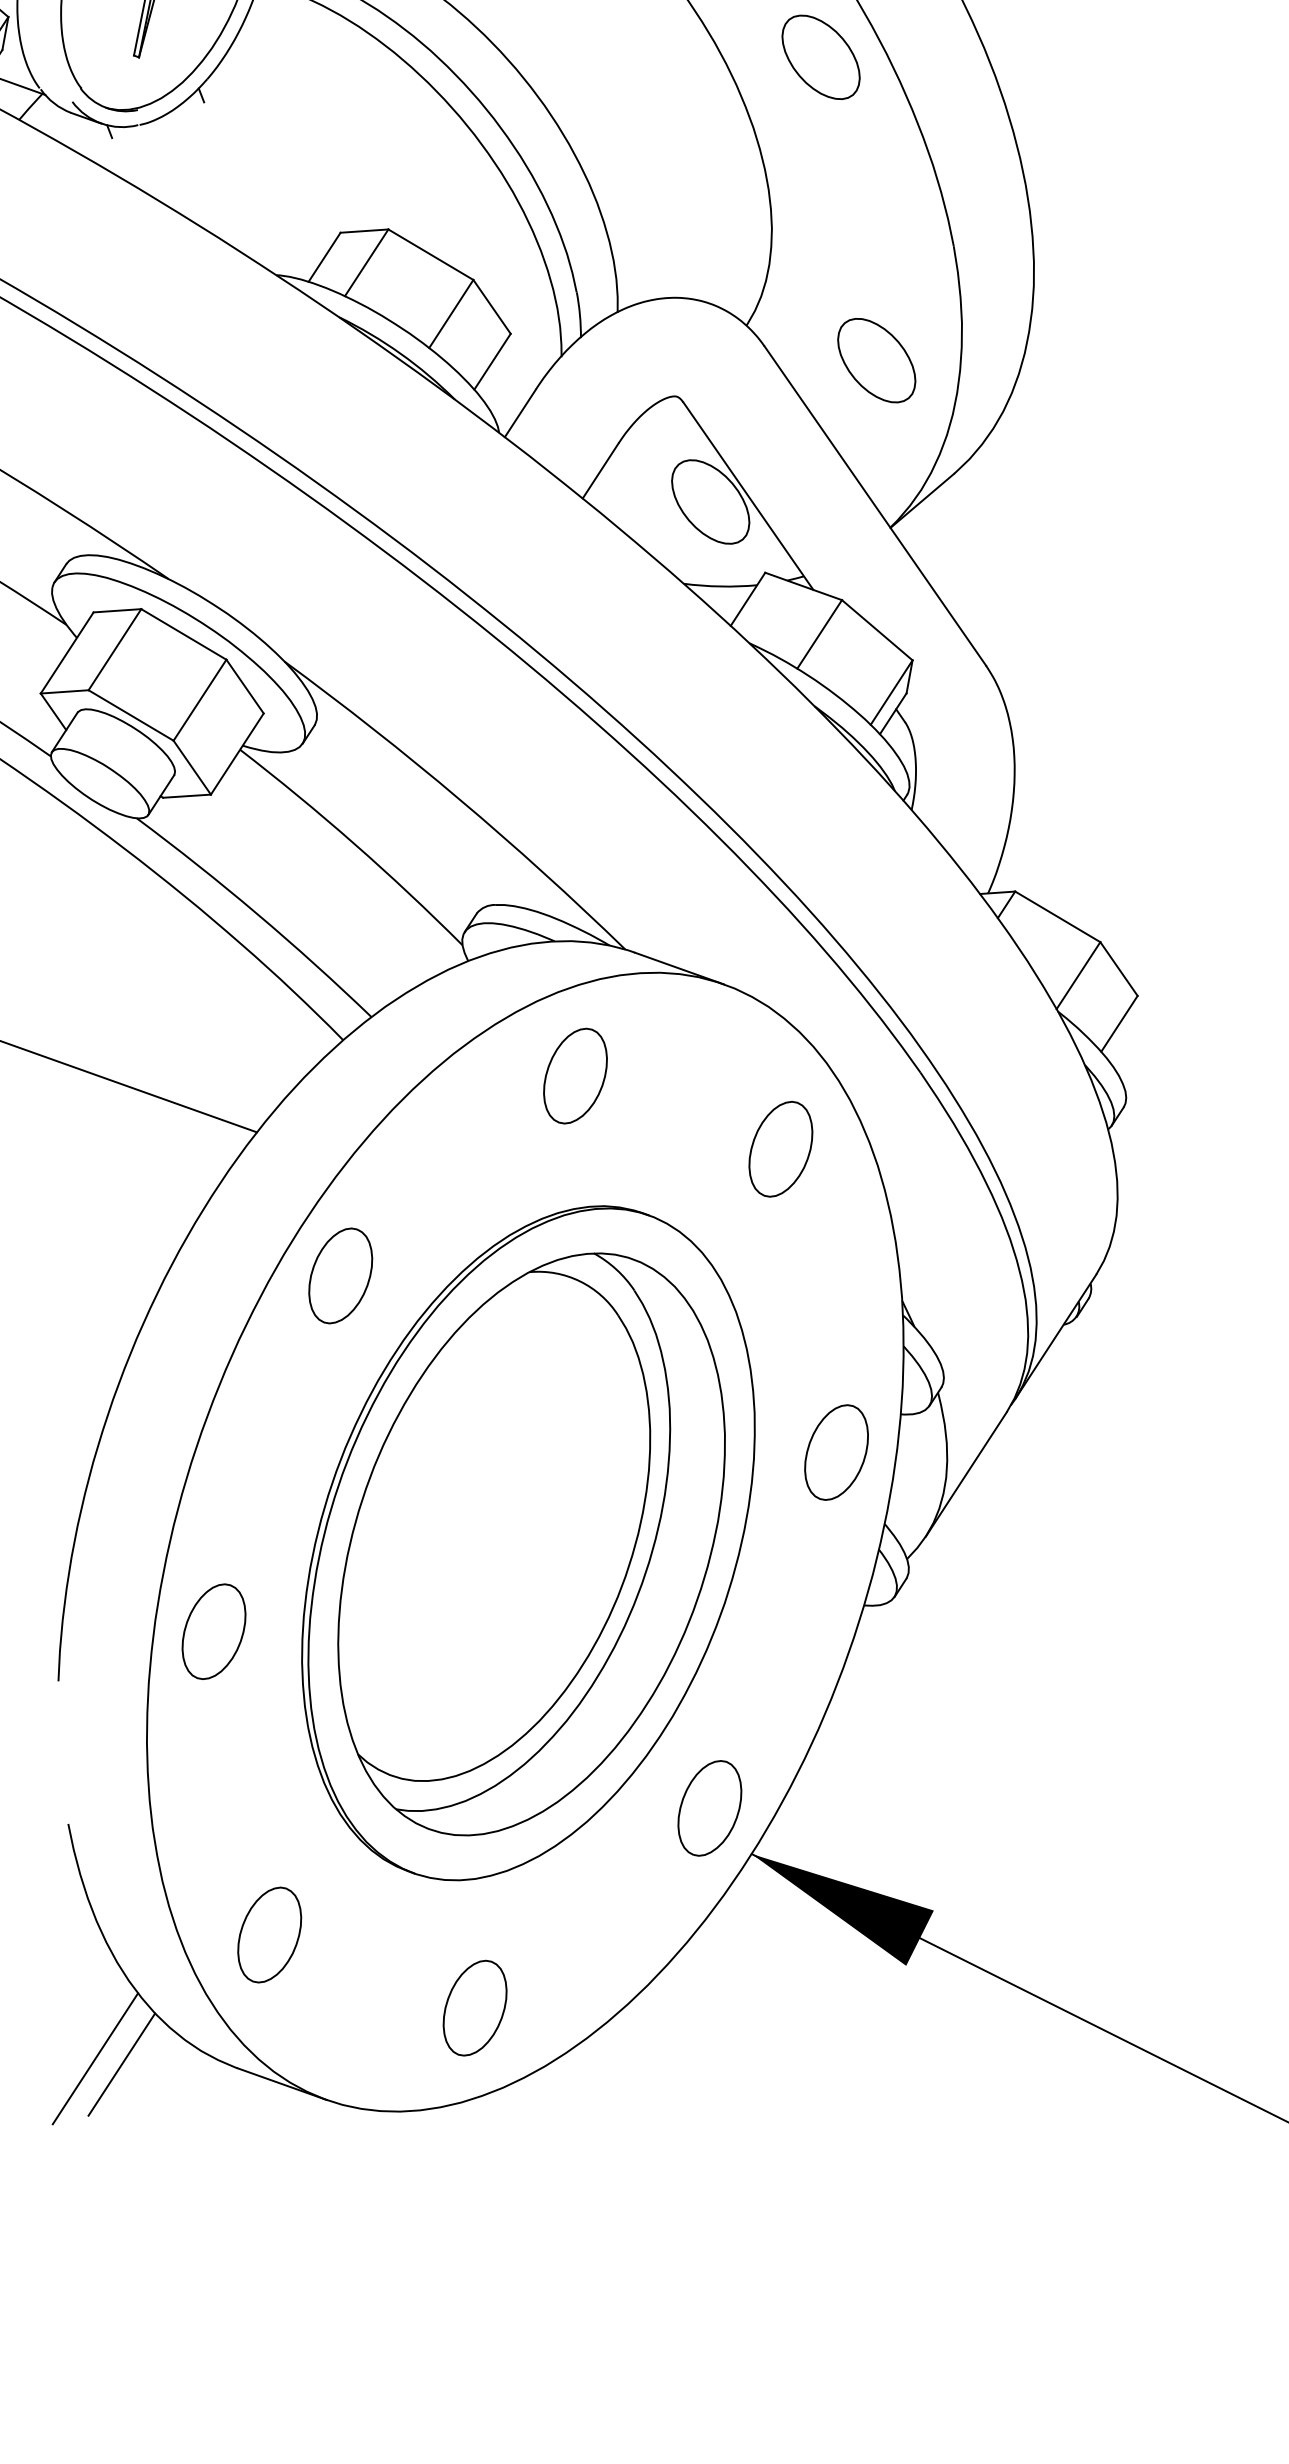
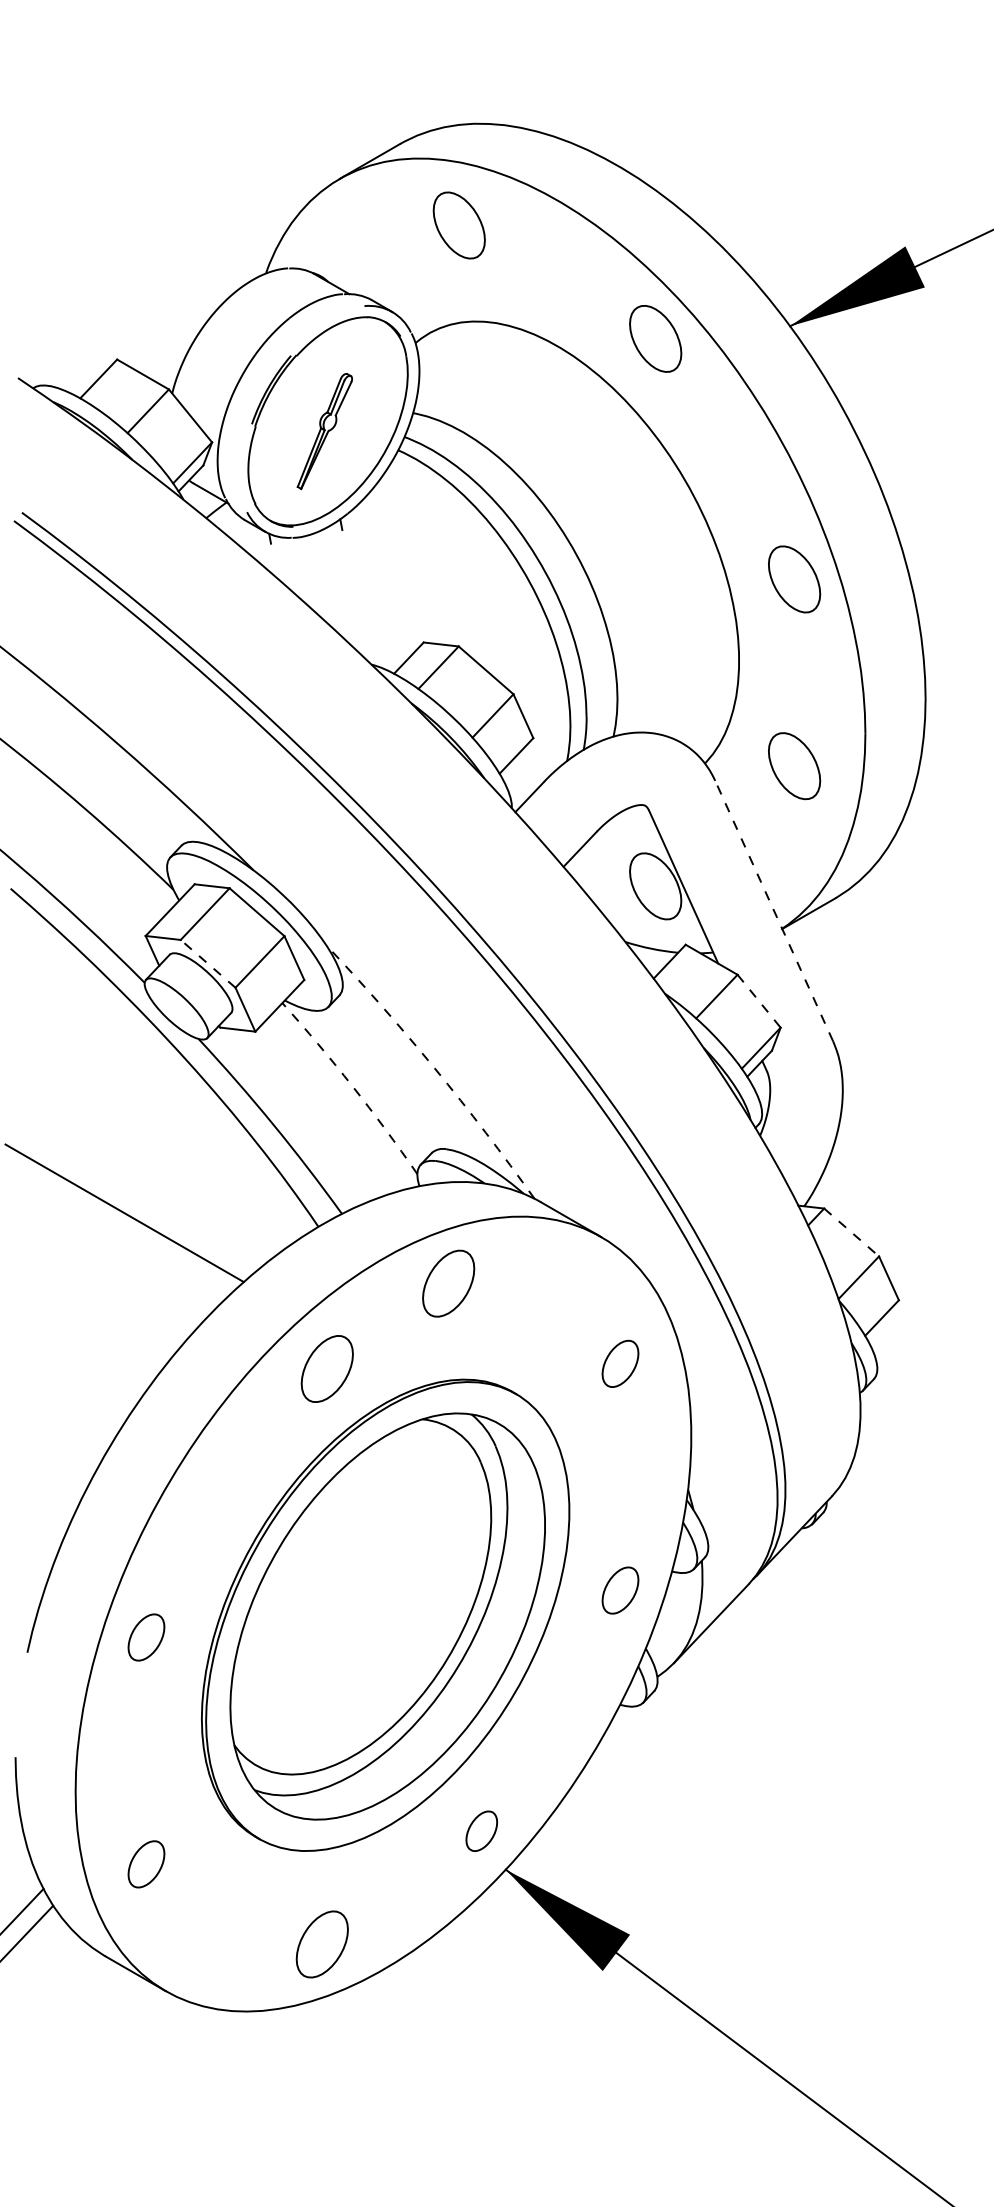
part: (876, 361) -> (794, 766), moved
line: (875, 506) -> (774, 911), solid -> dashed
line: (877, 630) -> (759, 1001), solid -> dashed
line: (130, 715) -> (207, 963), solid -> dashed
arc: (459, 799) -> (434, 1068), solid -> dashed
arc: (354, 844) -> (352, 1086), solid -> dashed
line: (1058, 916) -> (852, 1232), solid -> dashed
part: (575, 1075) -> (448, 1283), moved
part: (780, 1148) -> (620, 1363), size x0.7
part: (339, 1275) -> (326, 1368), moved
part: (836, 1452) -> (620, 1590), size x0.7
part: (214, 1631) -> (146, 1637), size x0.7
part: (709, 1808) -> (481, 1831), size x0.6
part: (269, 1935) -> (146, 1864), size x0.7
part: (474, 2008) -> (321, 1944), moved

